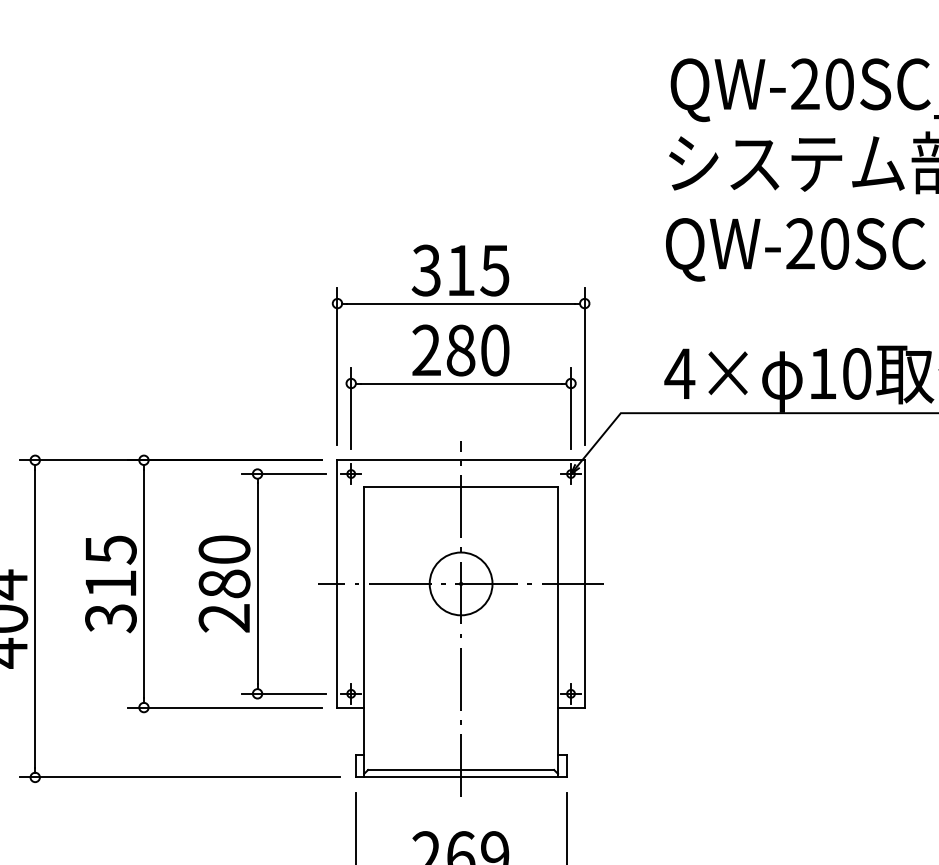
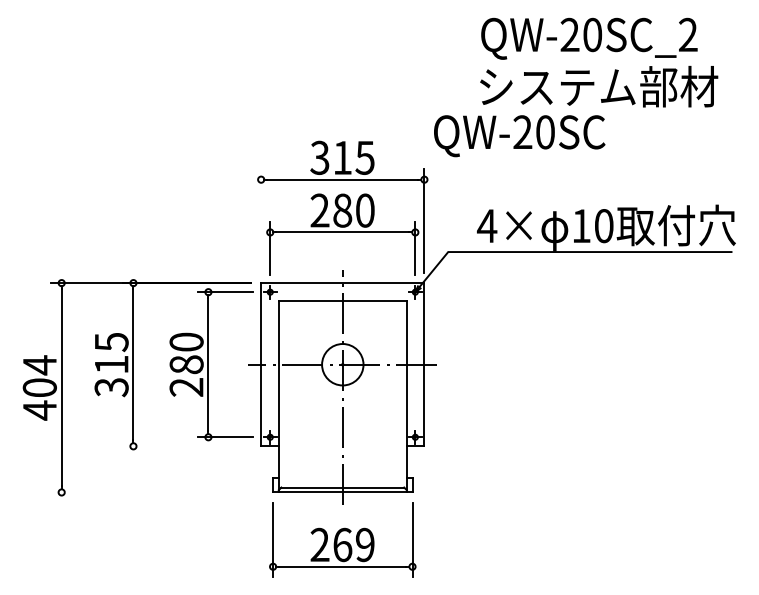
text: (795, 250) -> (519, 136), moved
line: (337, 365) -> (261, 220), removed
line: (224, 707) -> (186, 446), removed
line: (178, 777) -> (156, 492), removed

